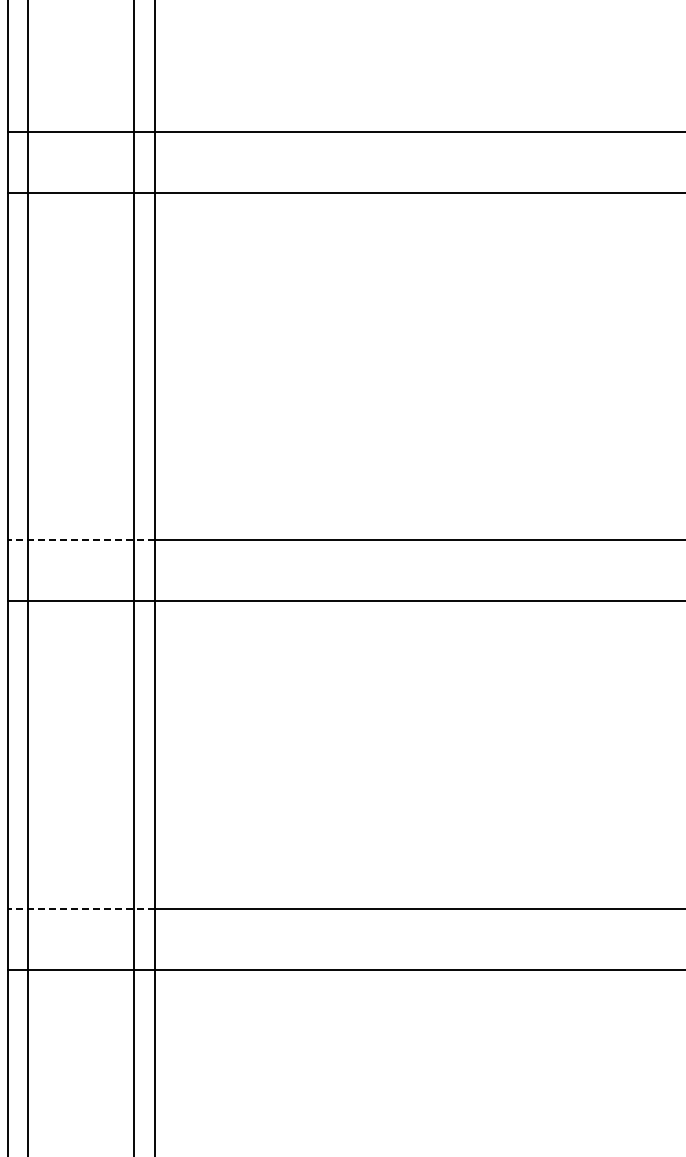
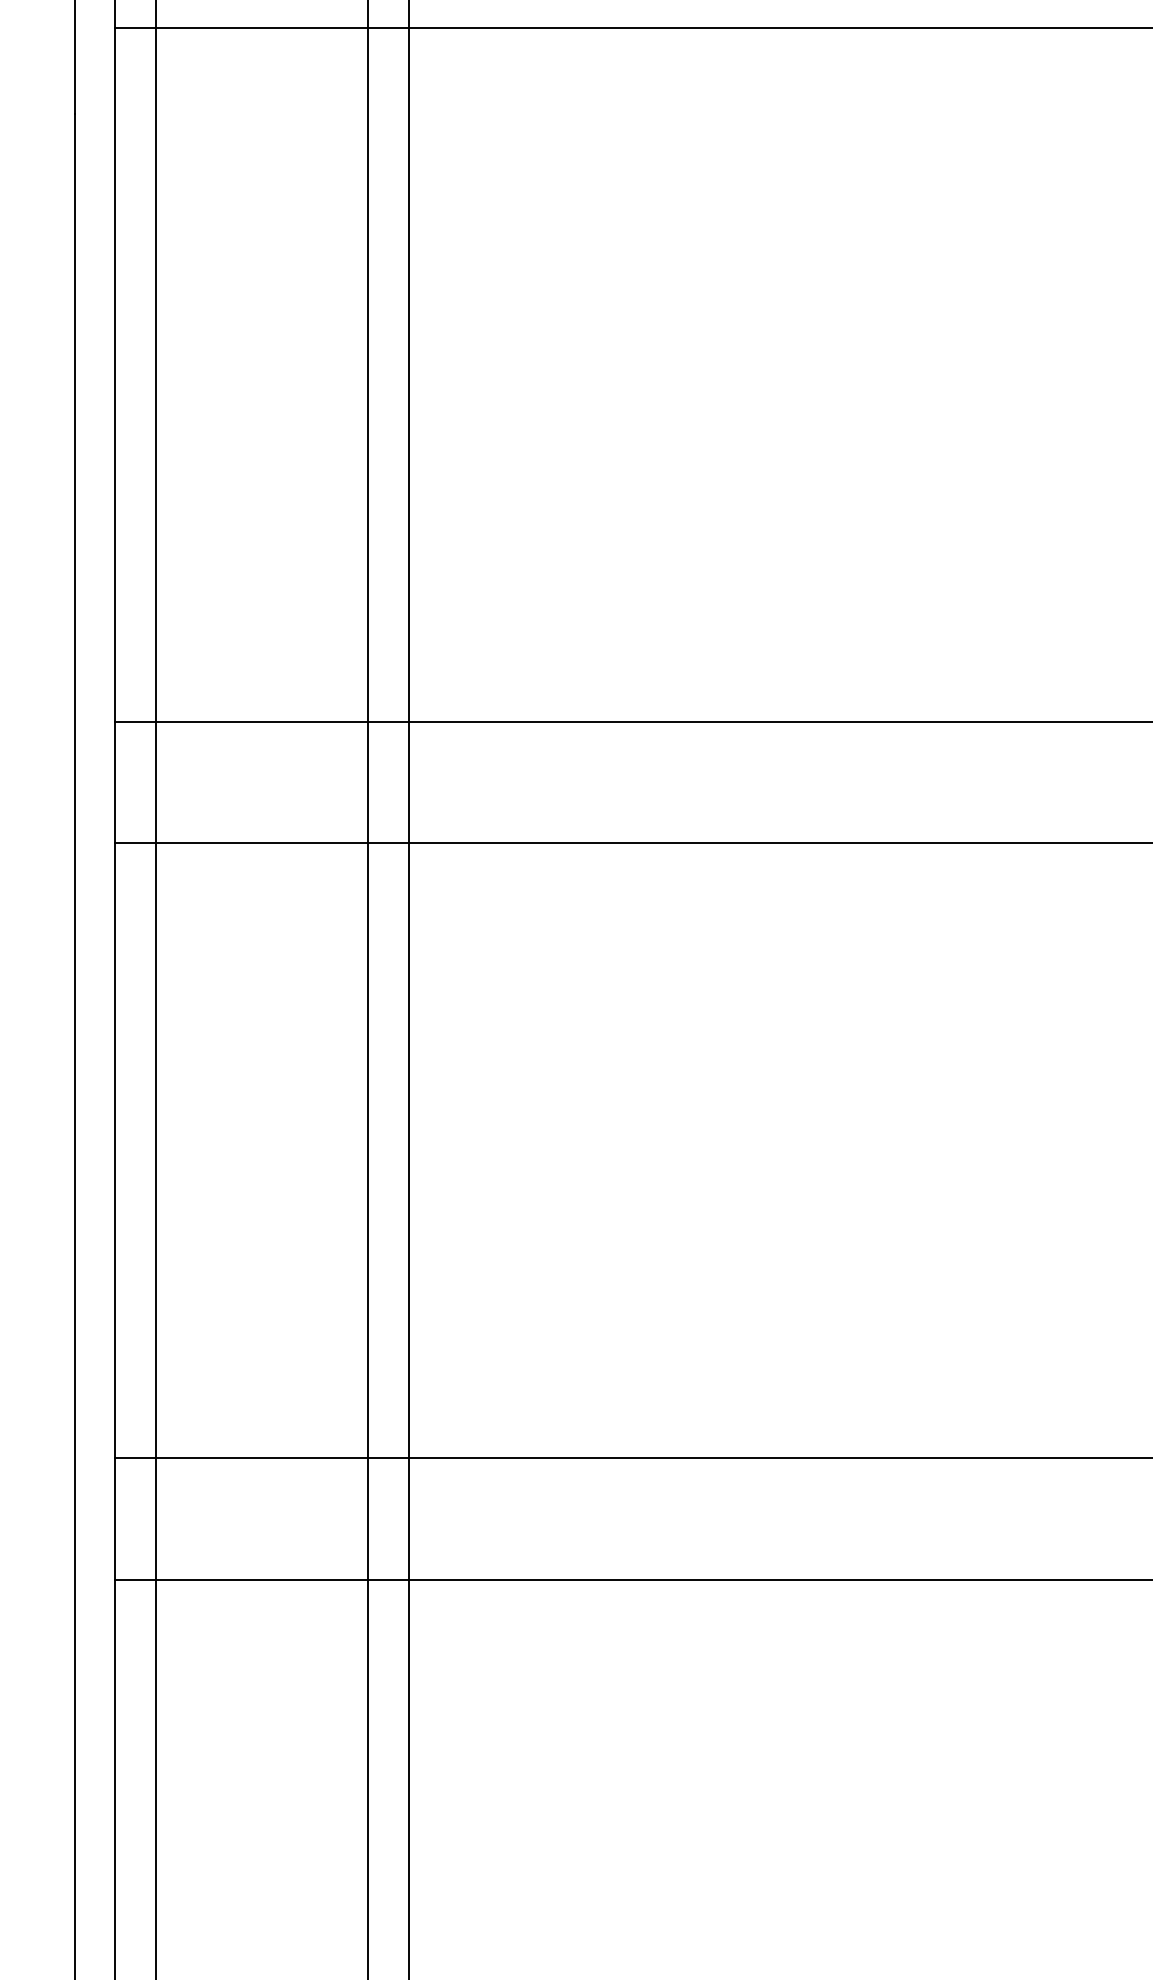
line: (81, 540) -> (262, 722), dashed -> solid
line: (81, 908) -> (262, 1457), dashed -> solid

